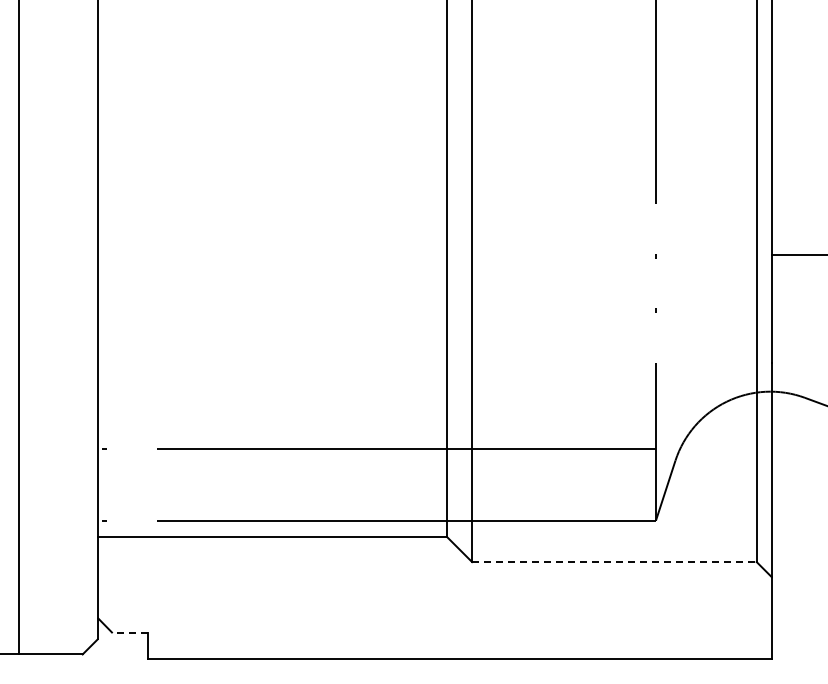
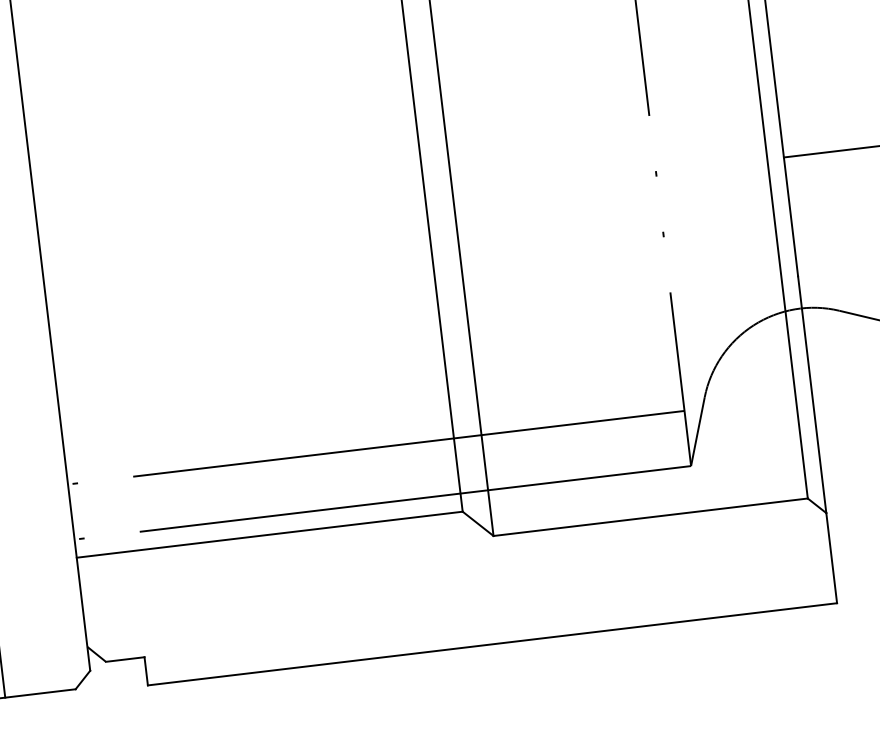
line: (376, 448) -> (375, 447), moved
line: (614, 562) -> (650, 517), dashed -> solid
line: (129, 633) -> (124, 659), dashed -> solid

